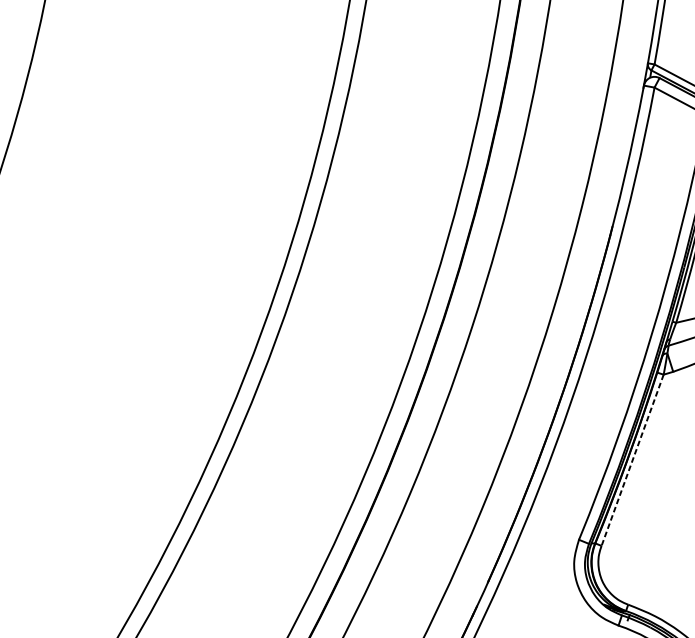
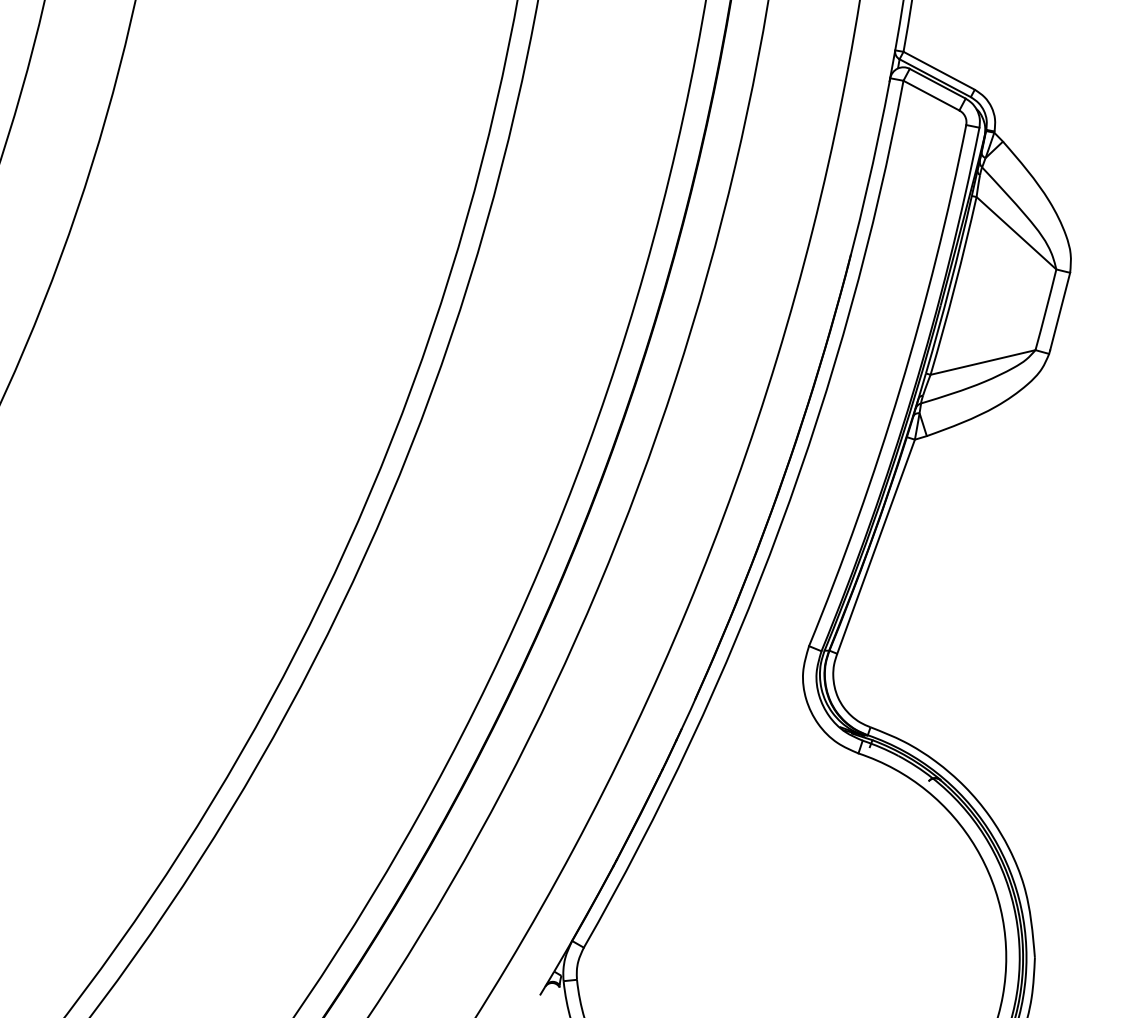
line: (632, 460) -> (876, 546), dashed -> solid

